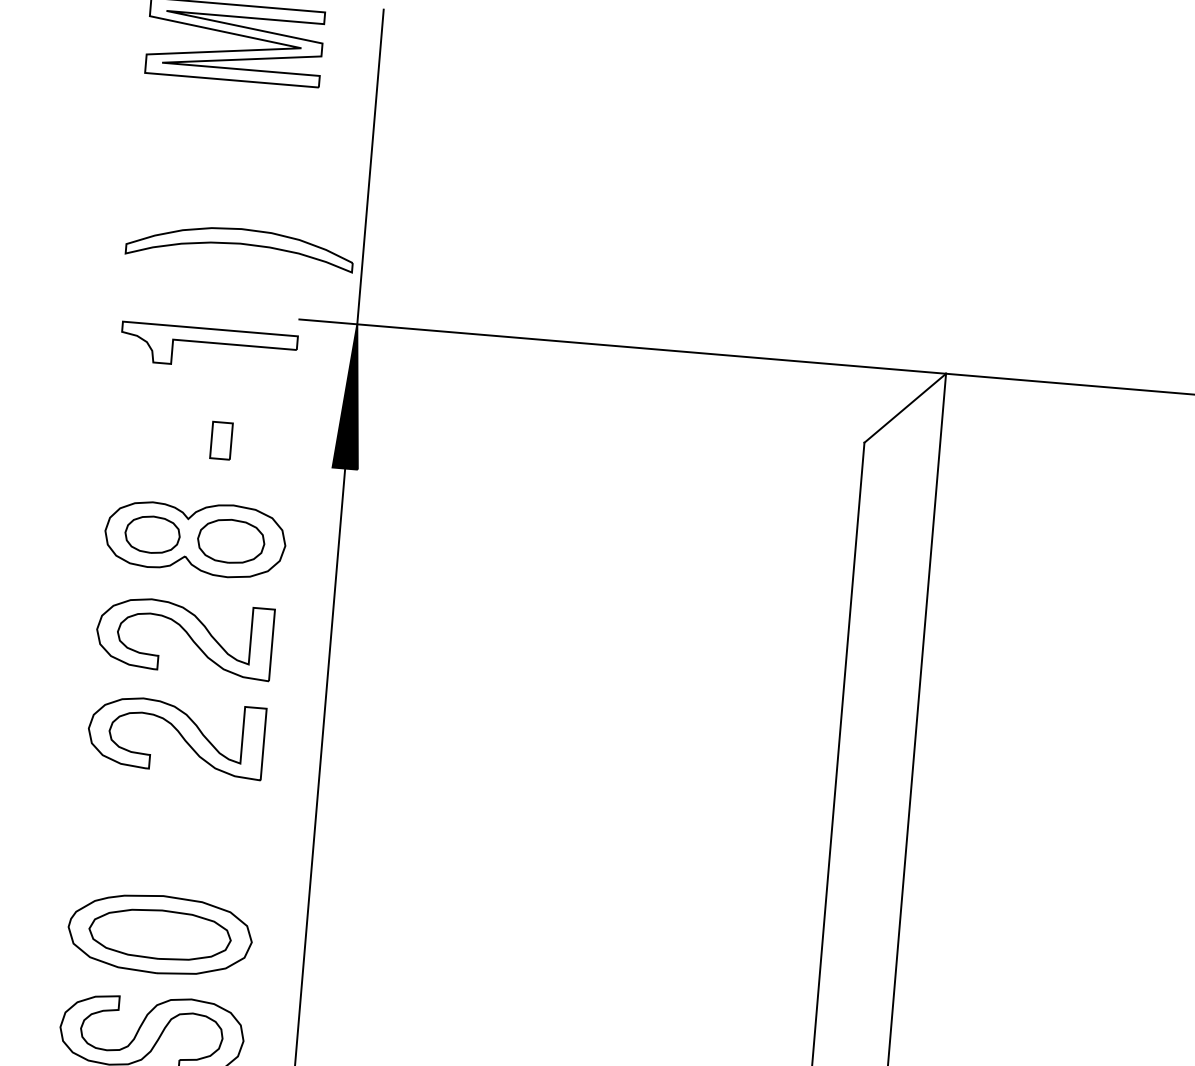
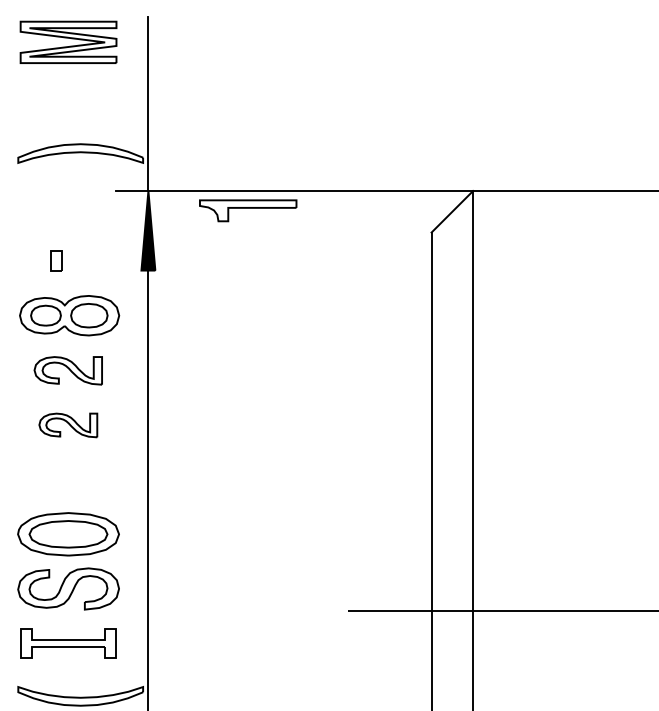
part: (209, 347) -> (248, 210), moved
part: (221, 439) -> (56, 260), moved
part: (185, 637) -> (68, 370), size x0.7
part: (176, 737) -> (68, 425), size x0.6

